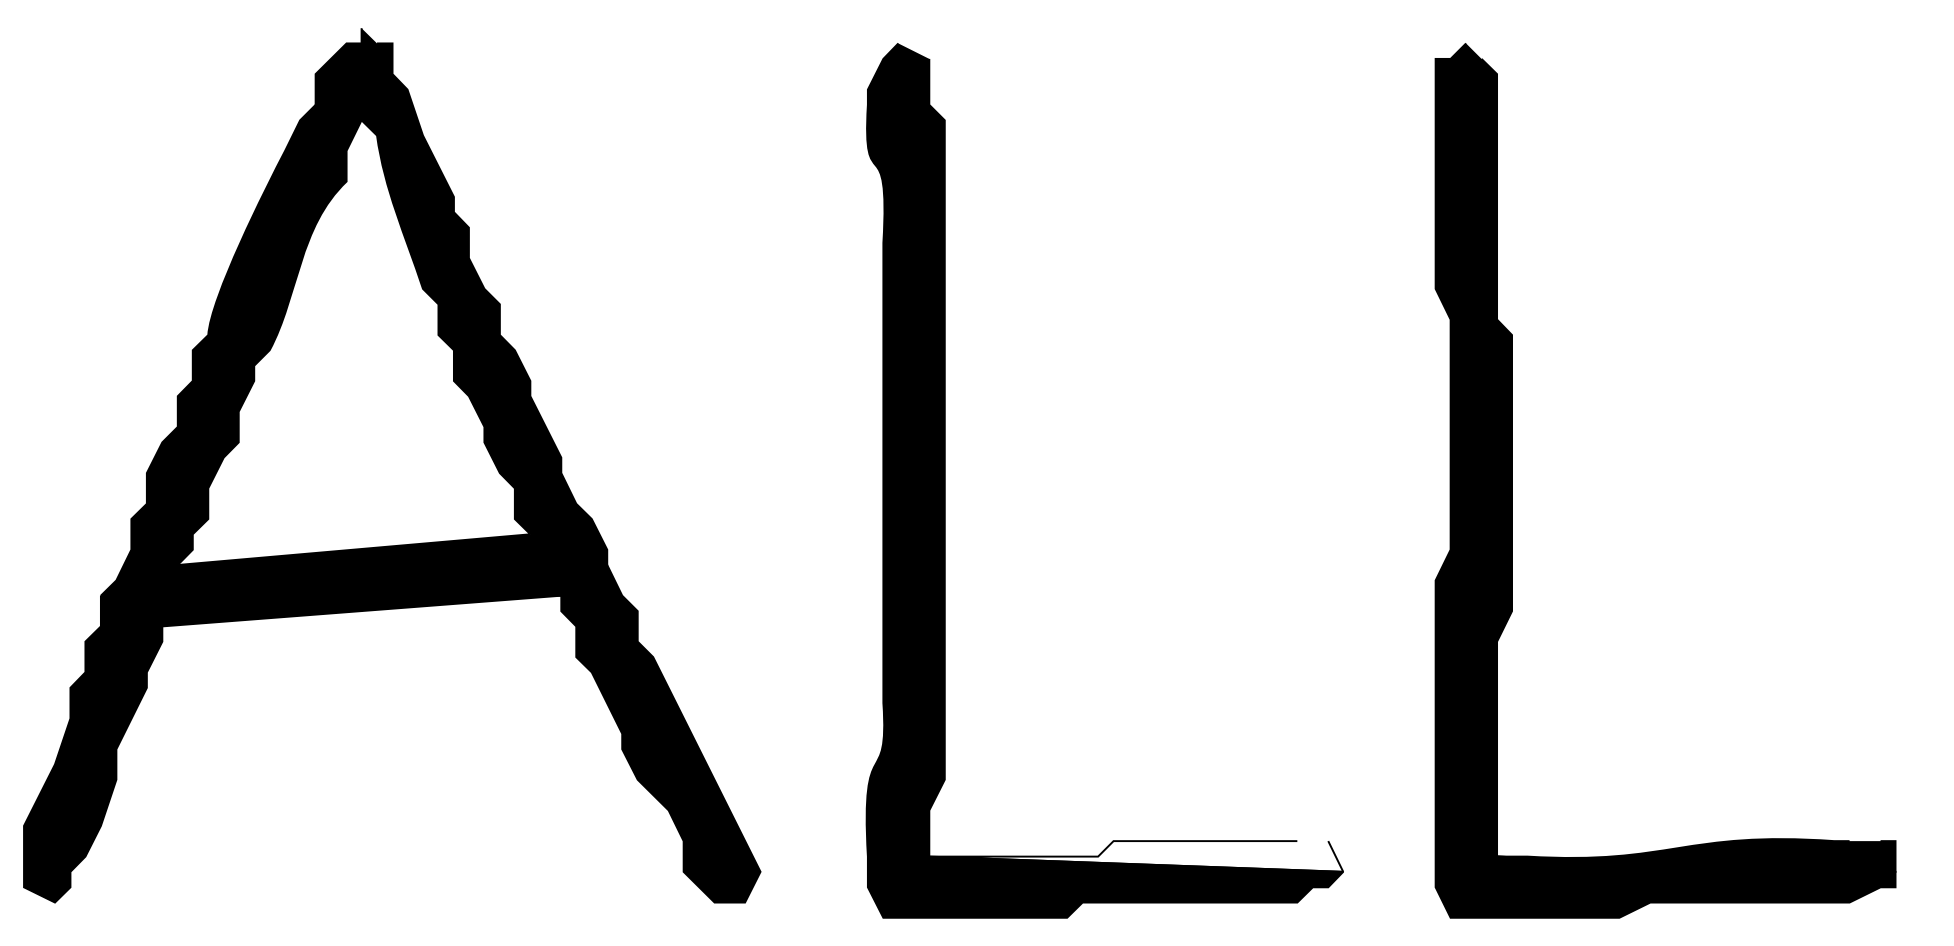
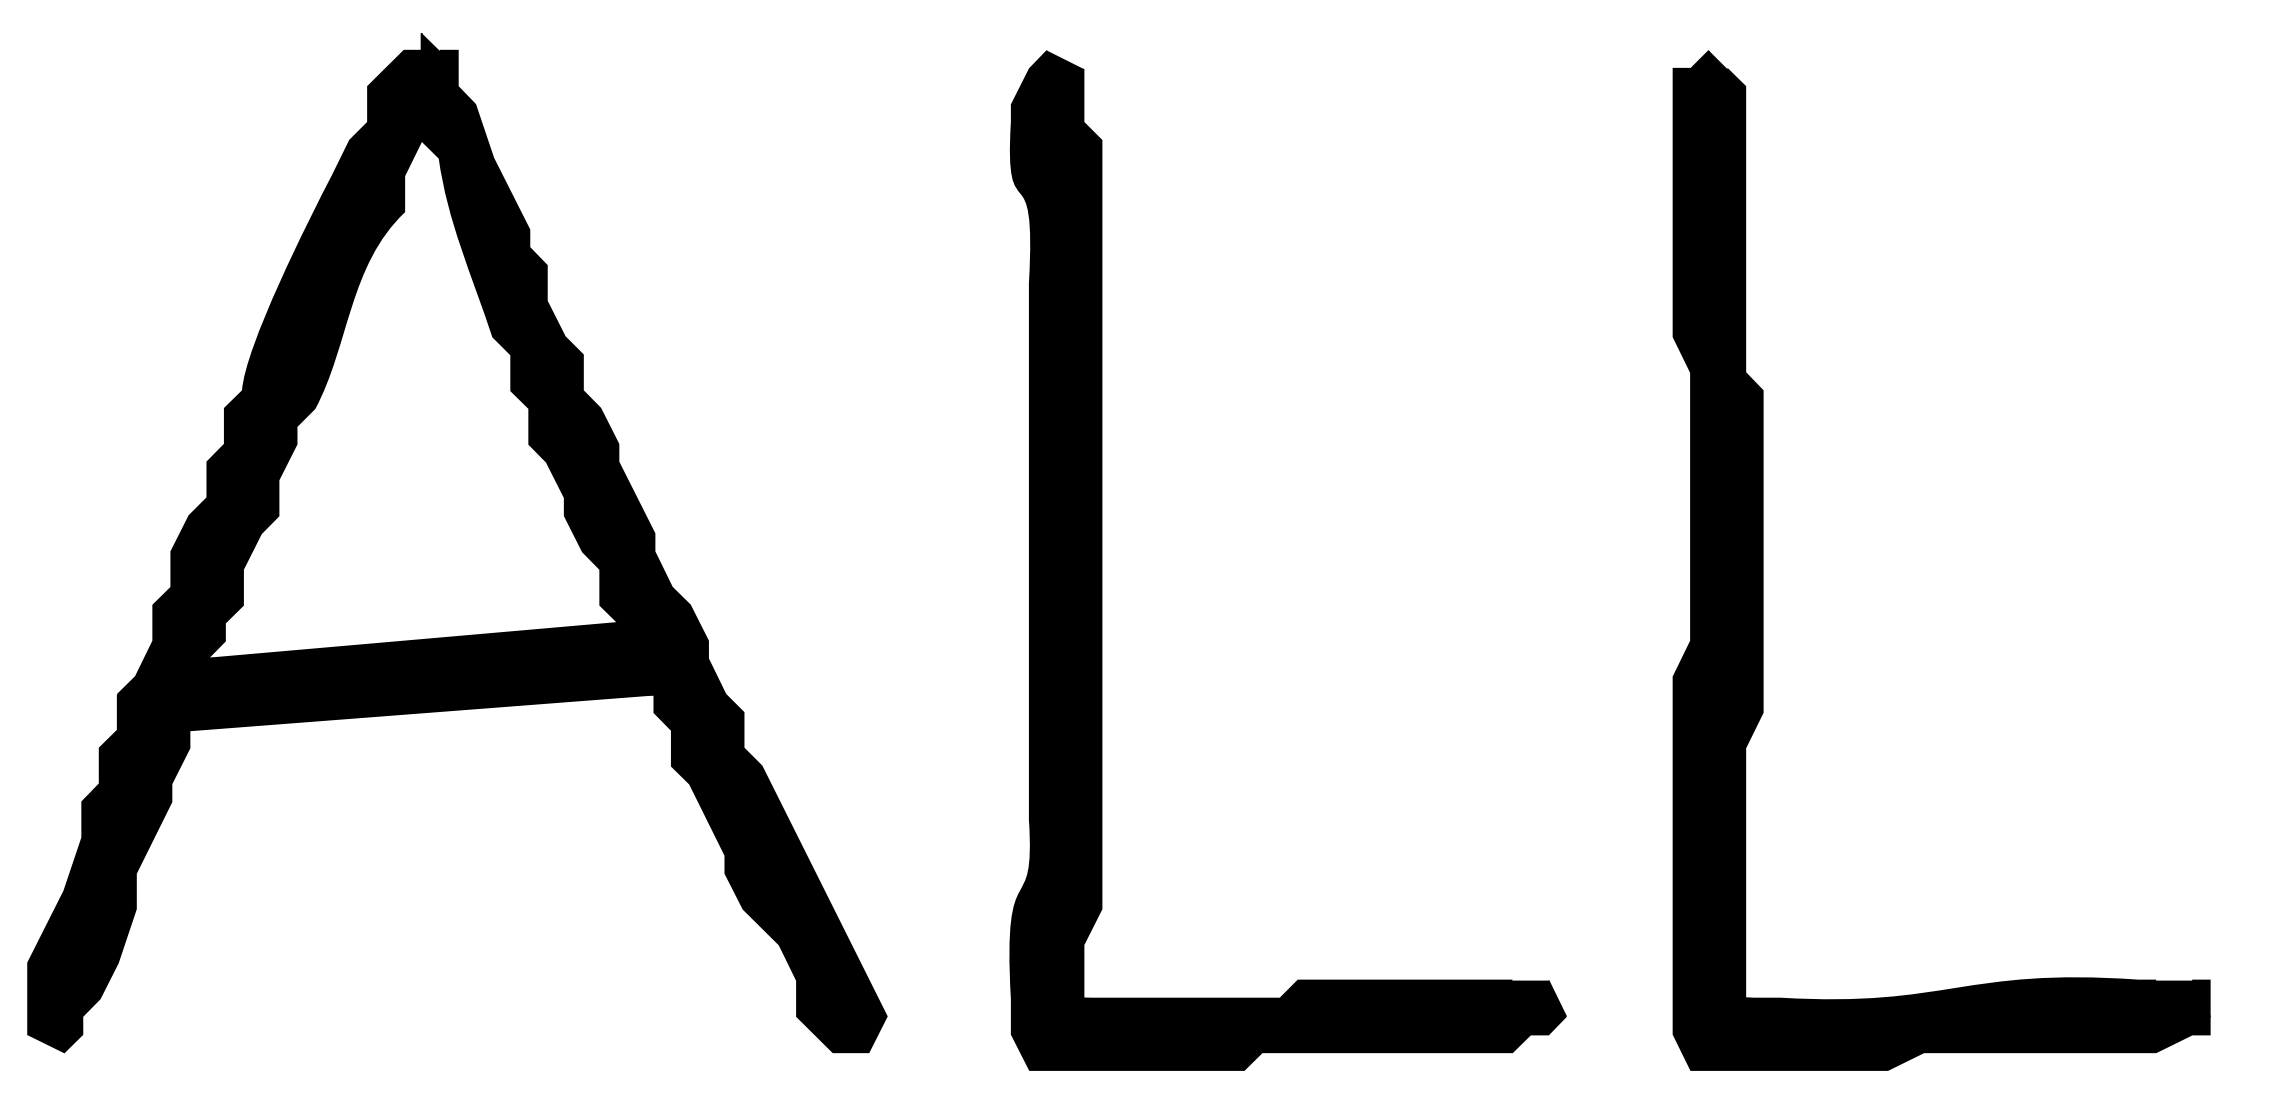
fill: (1136, 856) -> (1324, 998), added

